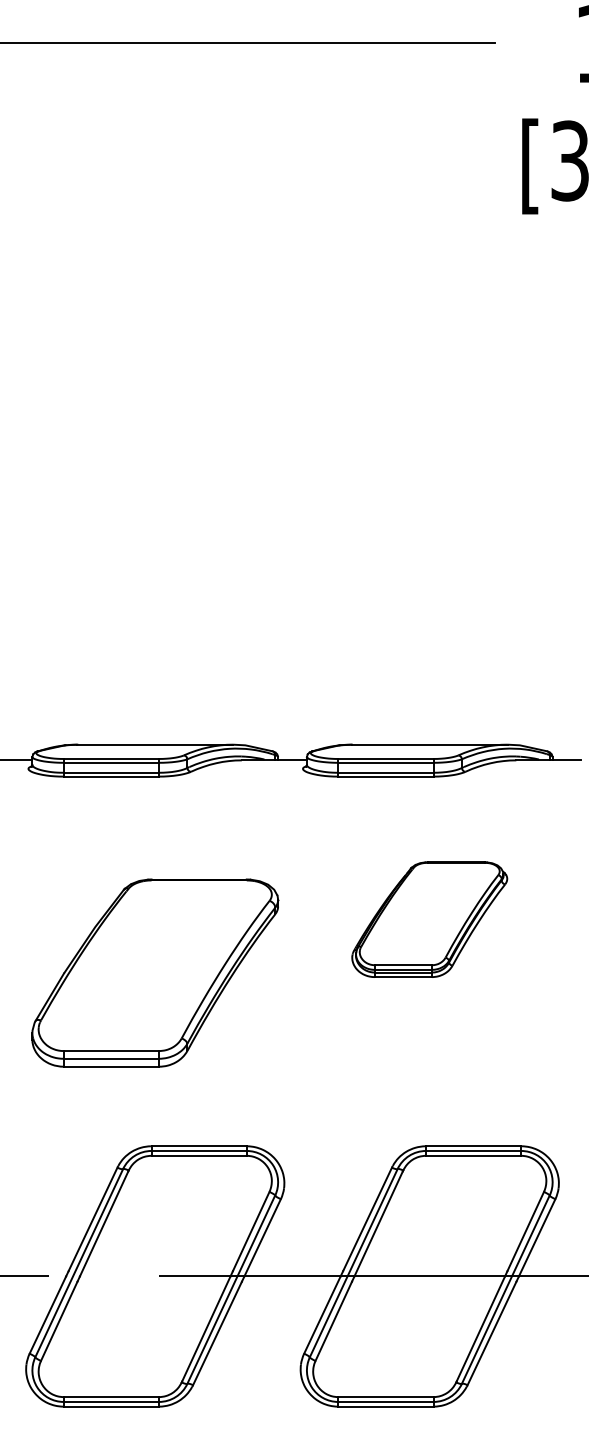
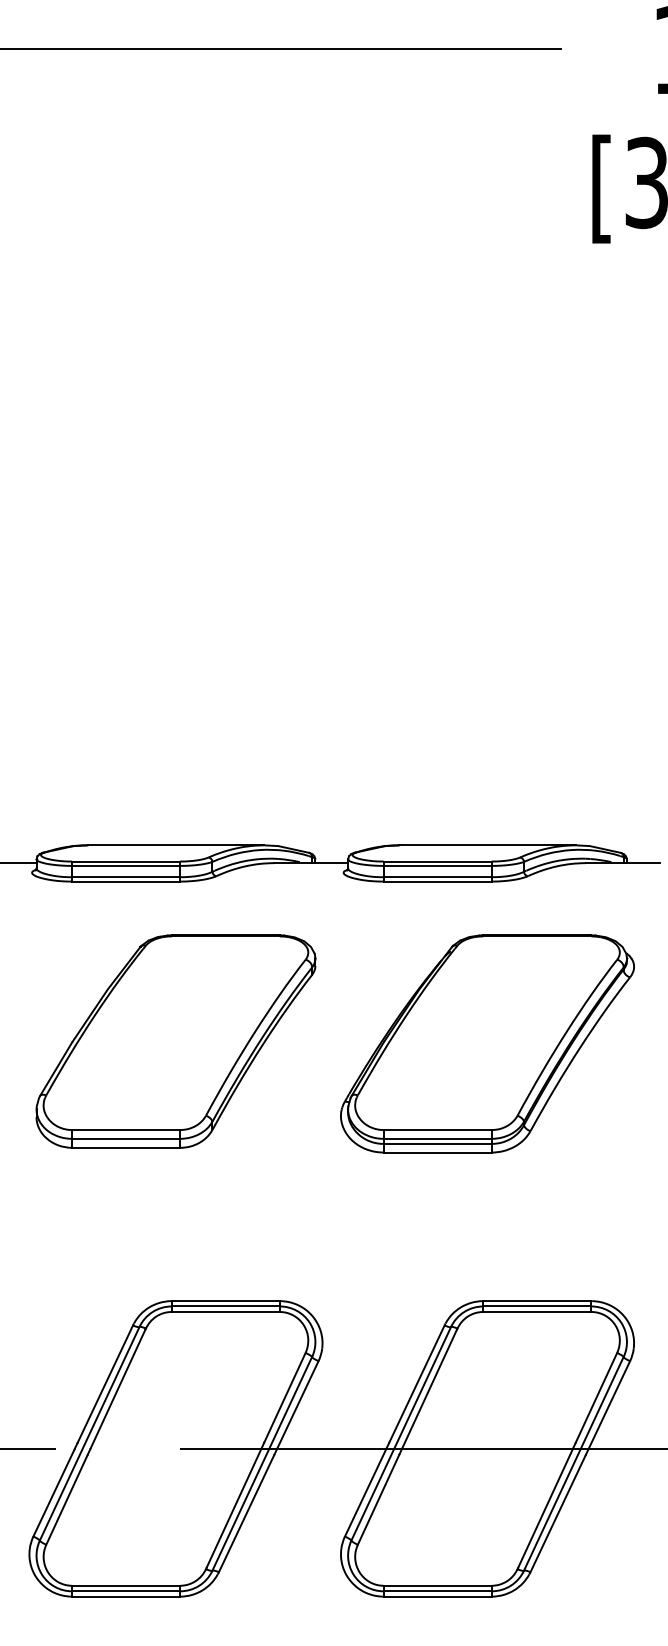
part: (429, 919) -> (487, 1043), size x1.67
part: (154, 973) -> (175, 1041), moved

